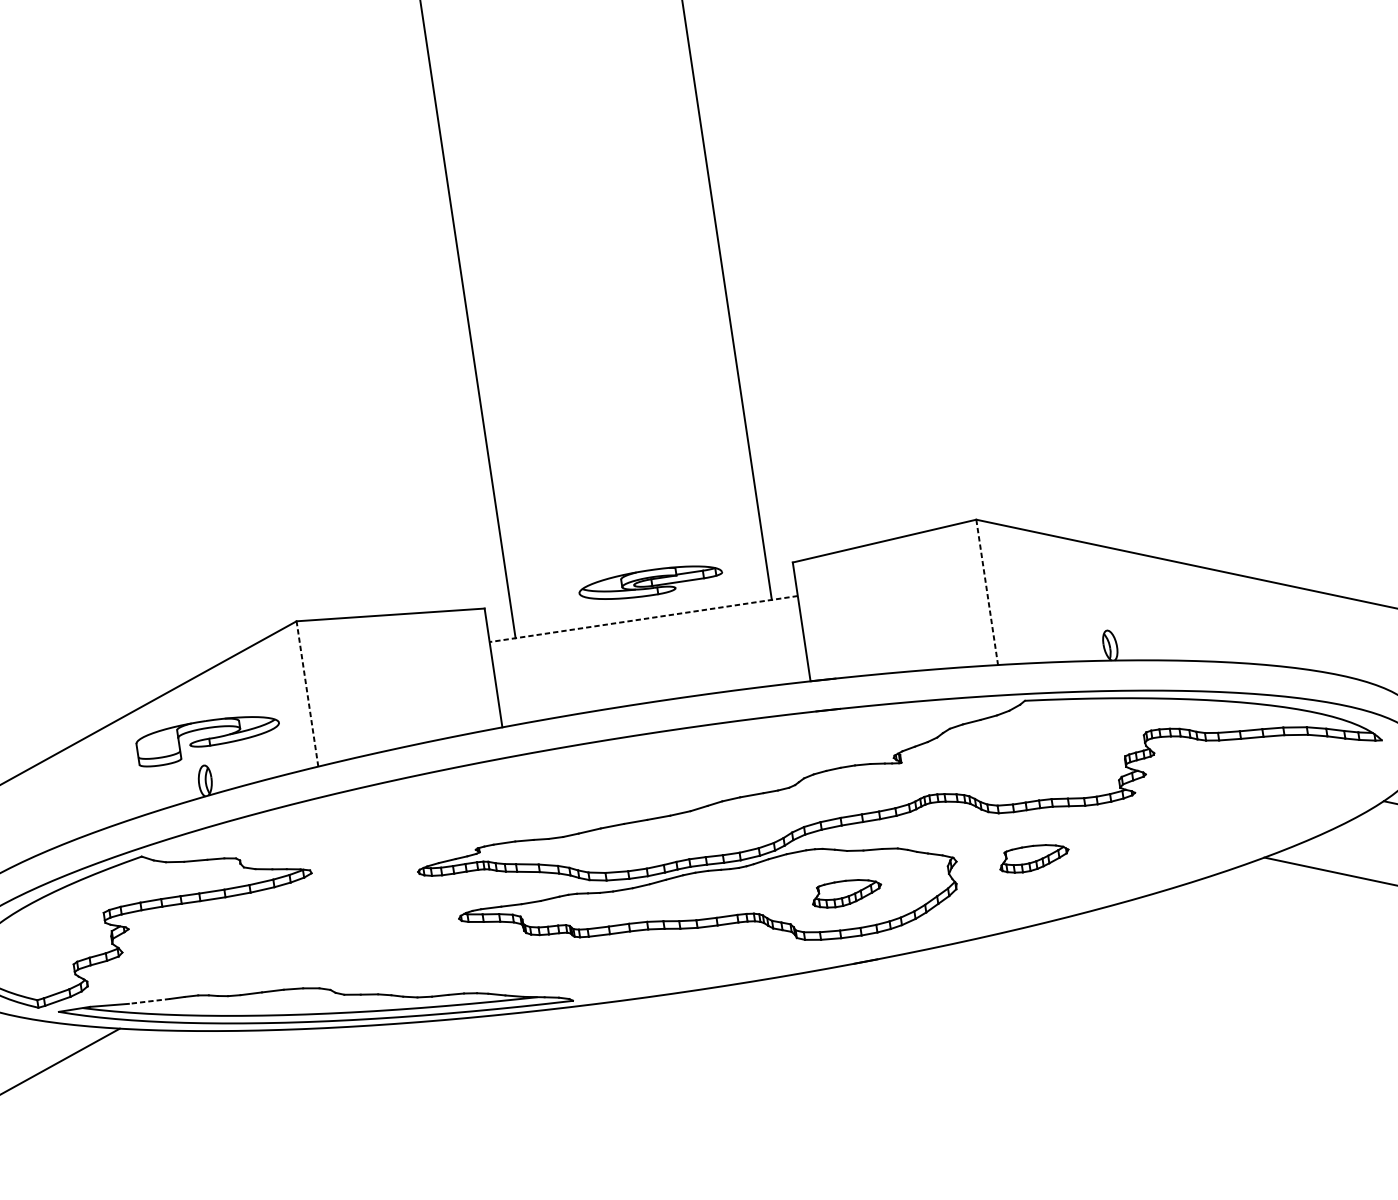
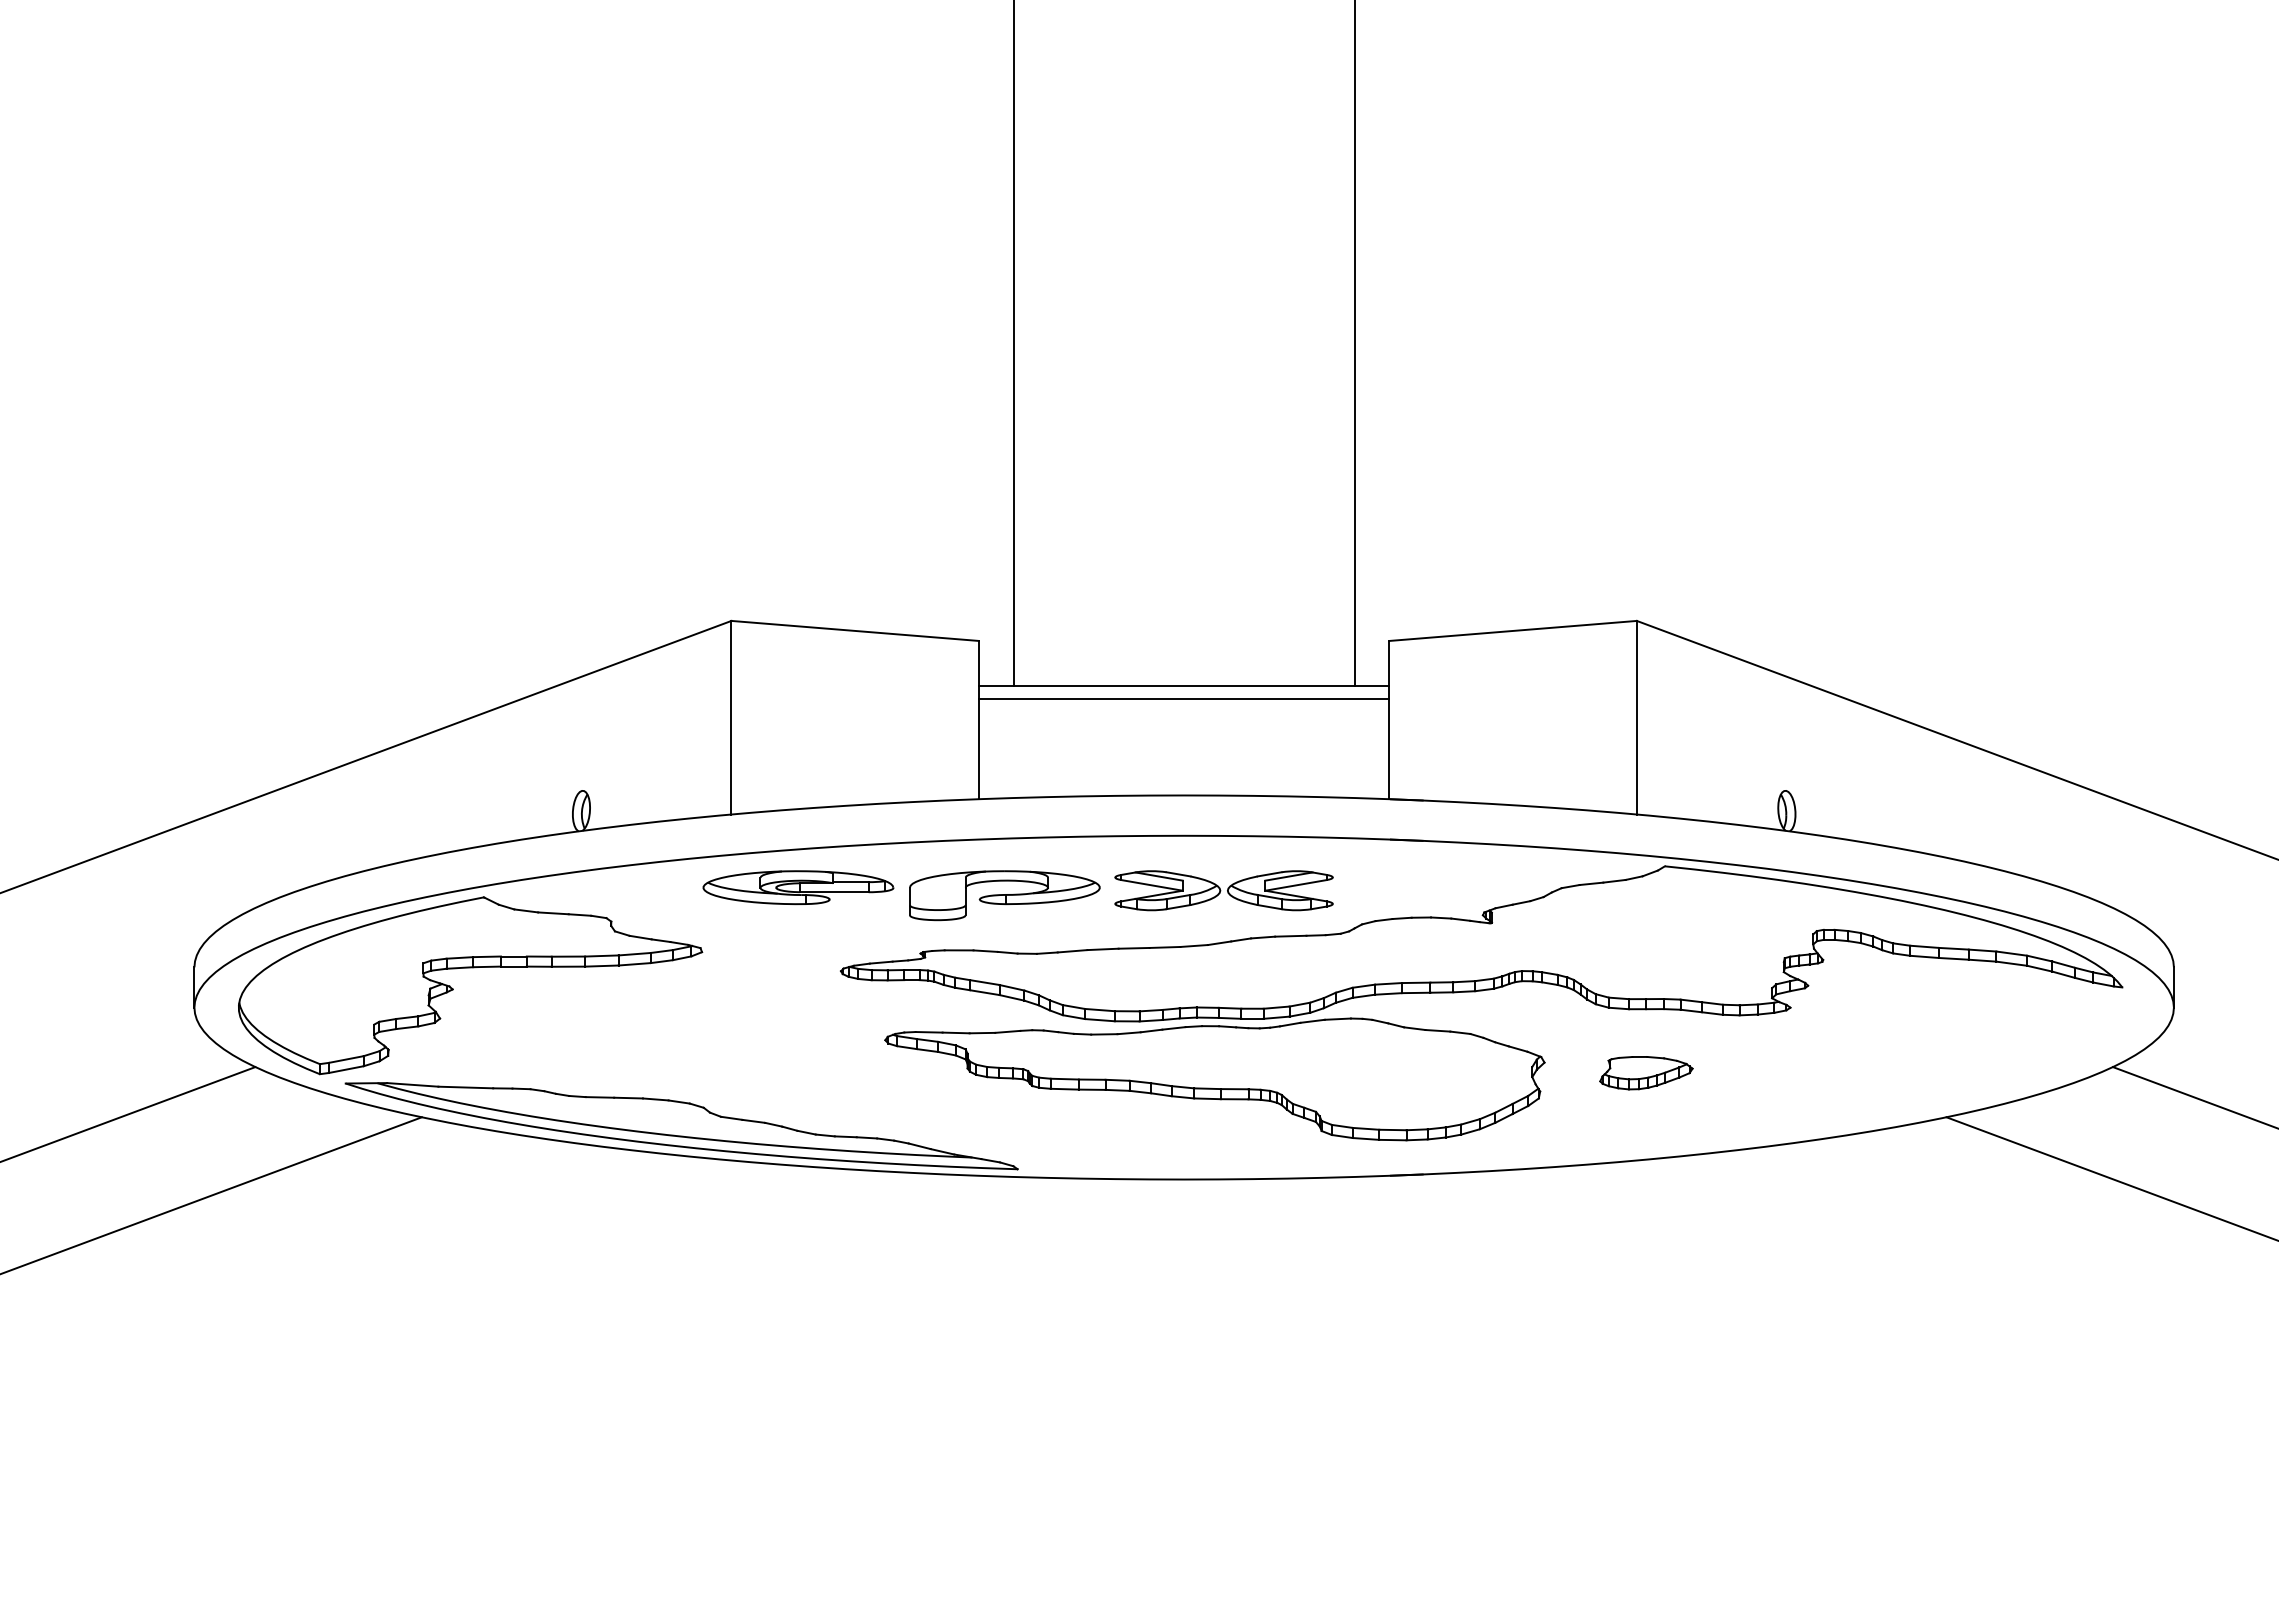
part: (650, 582) -> (798, 887), moved
line: (986, 592) -> (1636, 717), dashed -> solid
line: (643, 619) -> (1183, 685), dashed -> solid
line: (644, 629) -> (1183, 699), added
line: (307, 693) -> (731, 717), dashed -> solid
part: (208, 739) -> (1004, 895), moved
part: (696, 768) -> (1223, 890), added
part: (846, 893) -> (1395, 1082), removed
line: (149, 1001) -> (465, 1087), dashed -> solid

